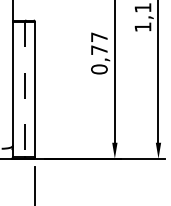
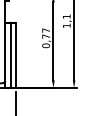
line: (24, 89) -> (10, 55), dashed -> solid

